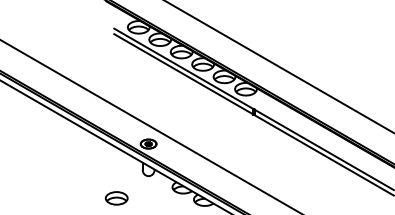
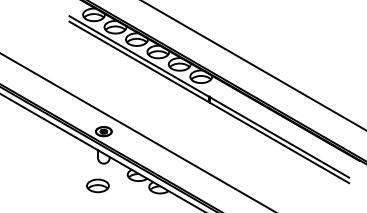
part: (116, 198) -> (97, 186), moved

